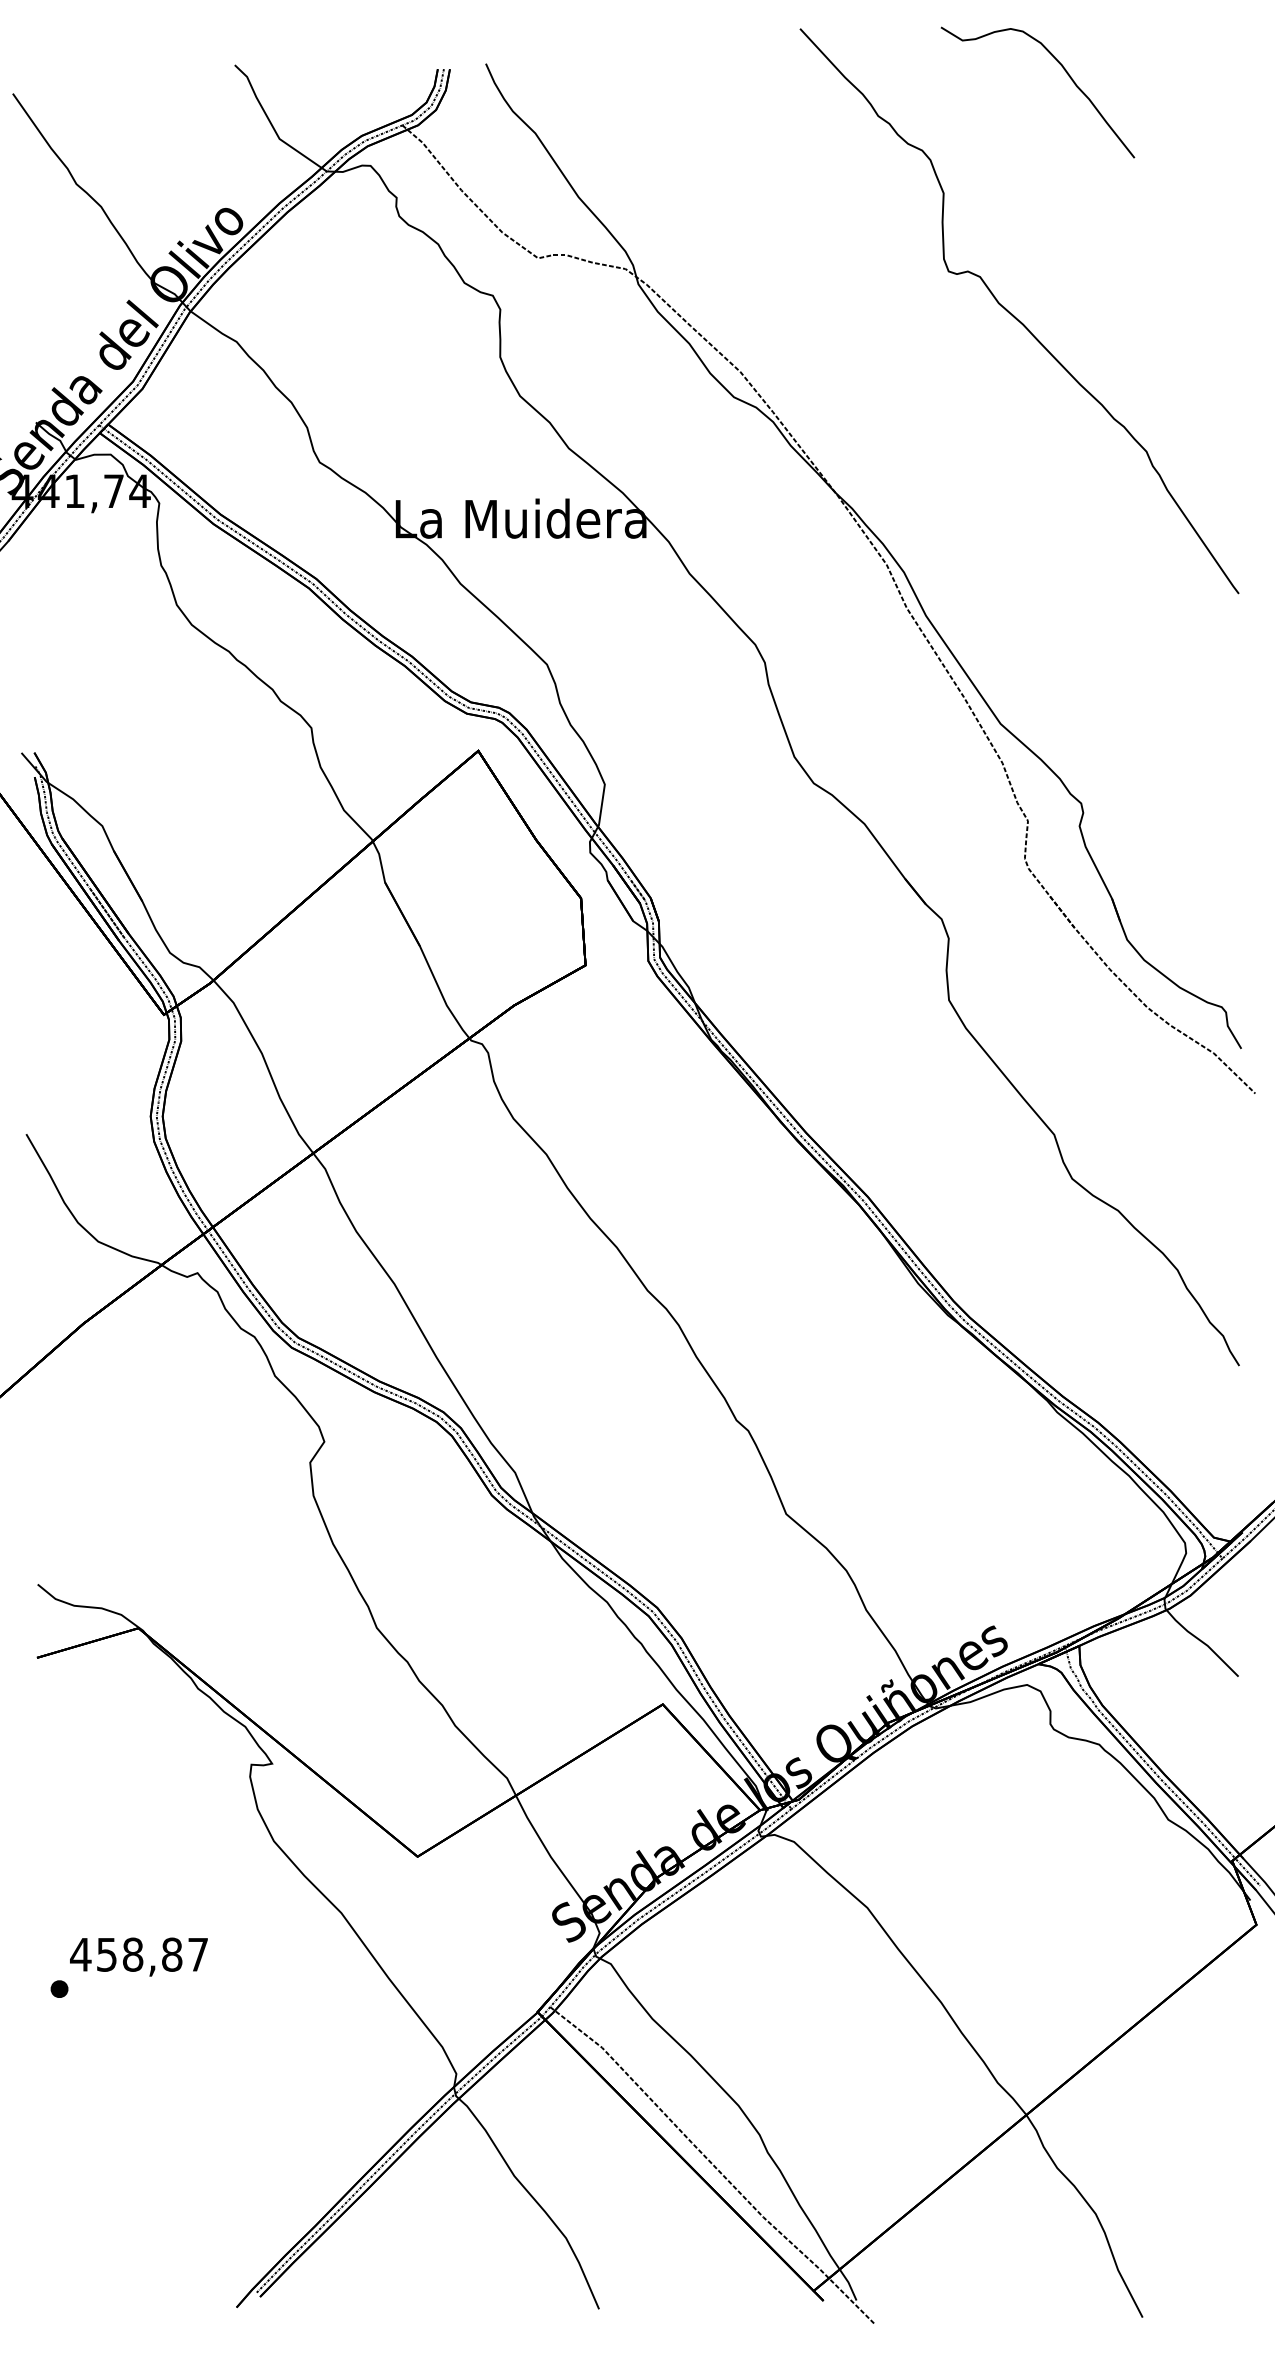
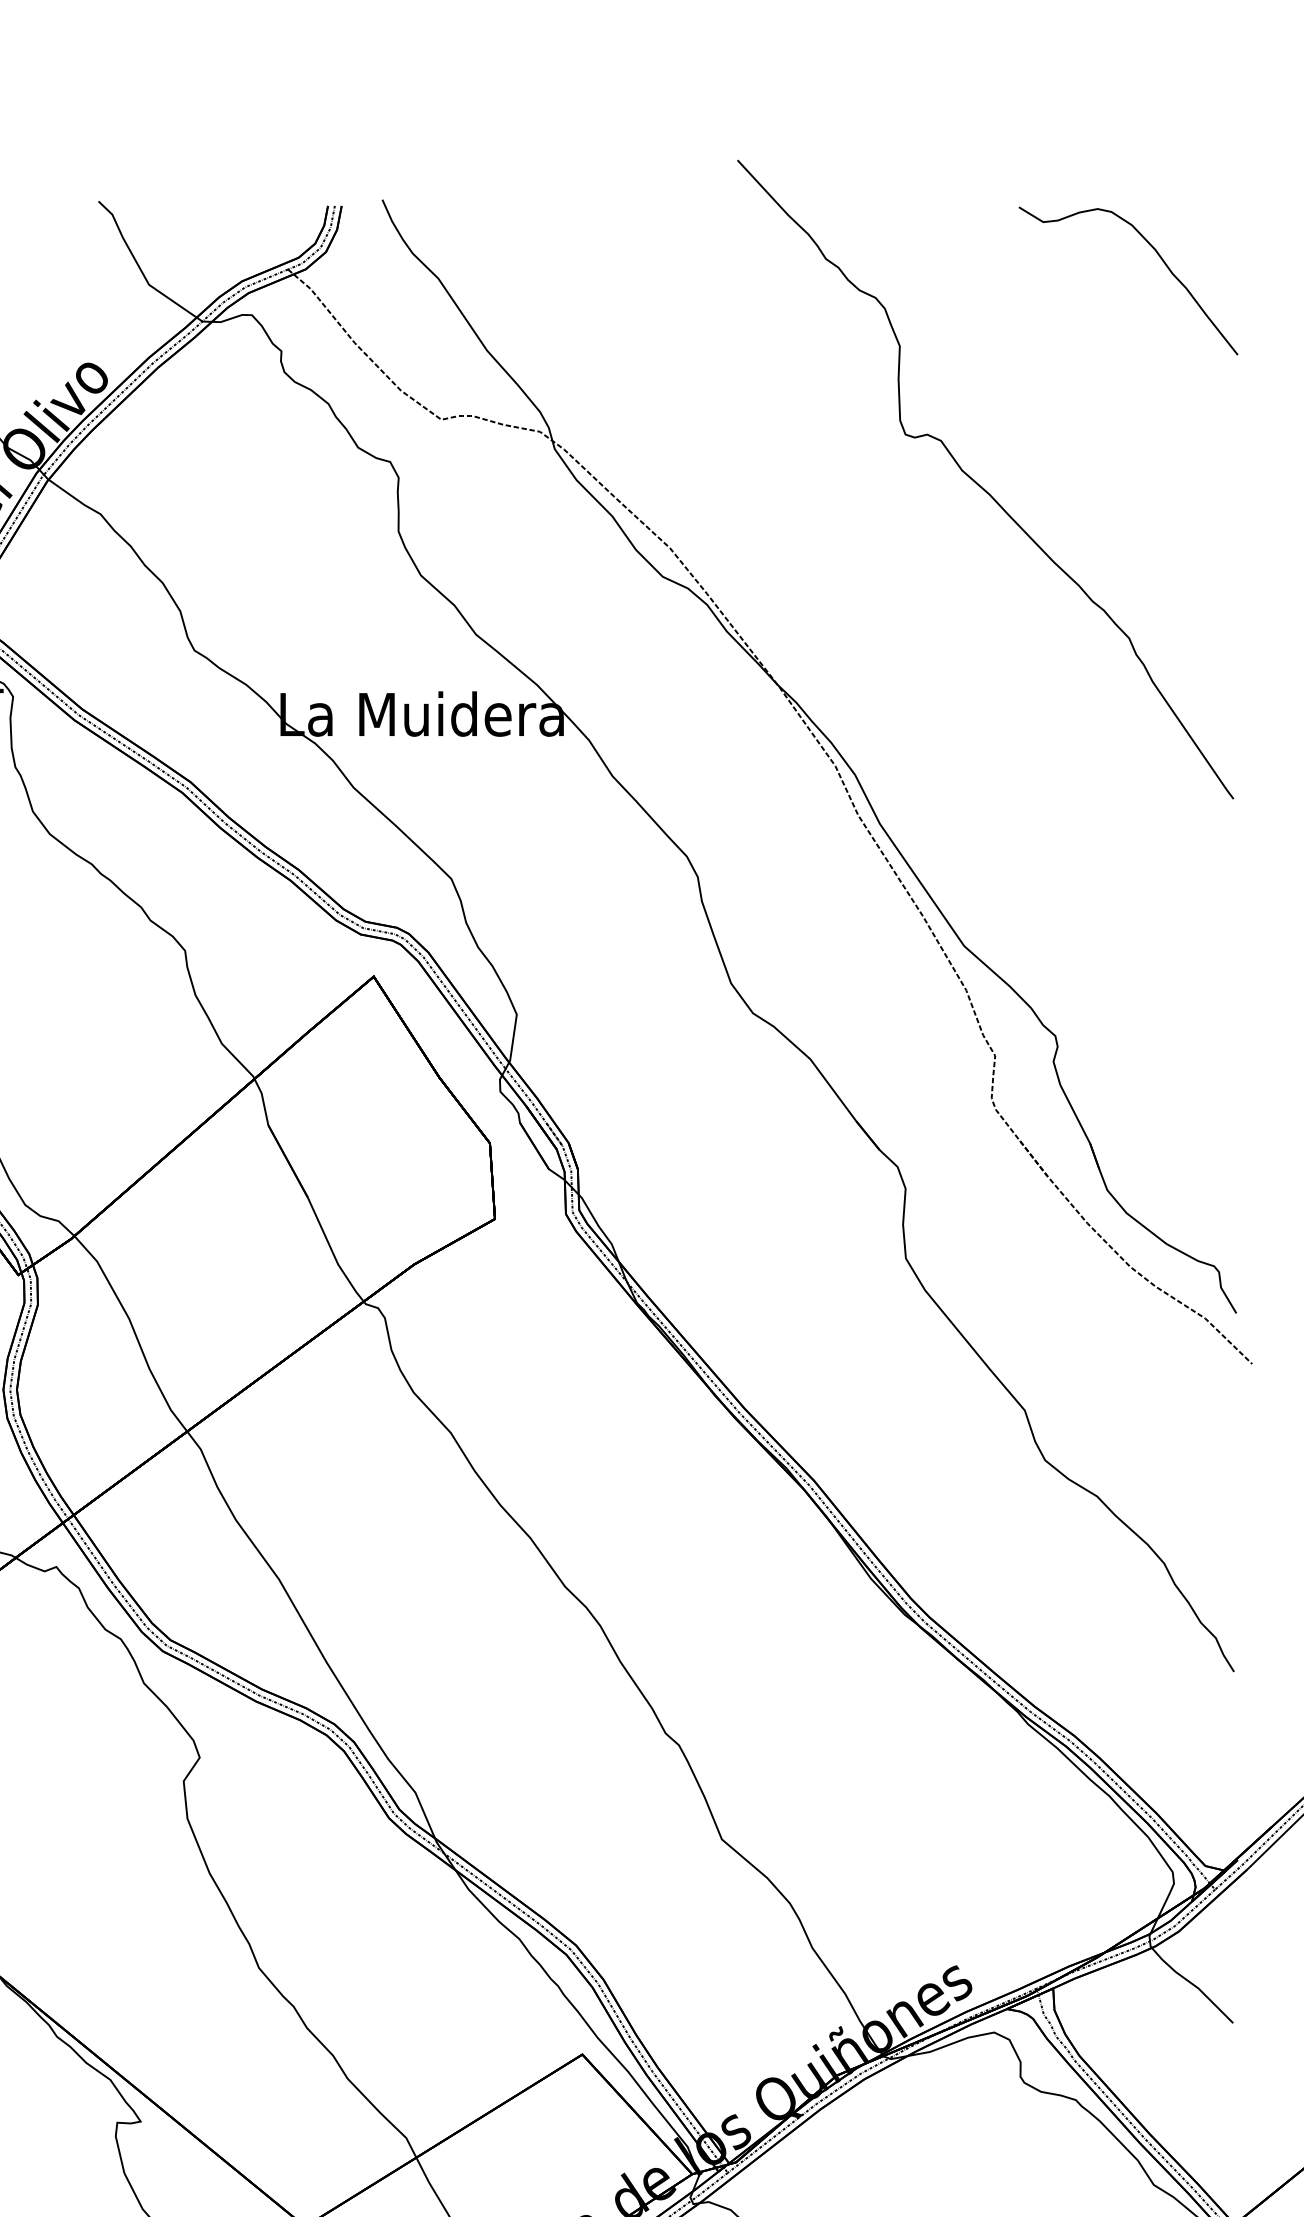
curve: (1065, 72) -> (1159, 258), moved

